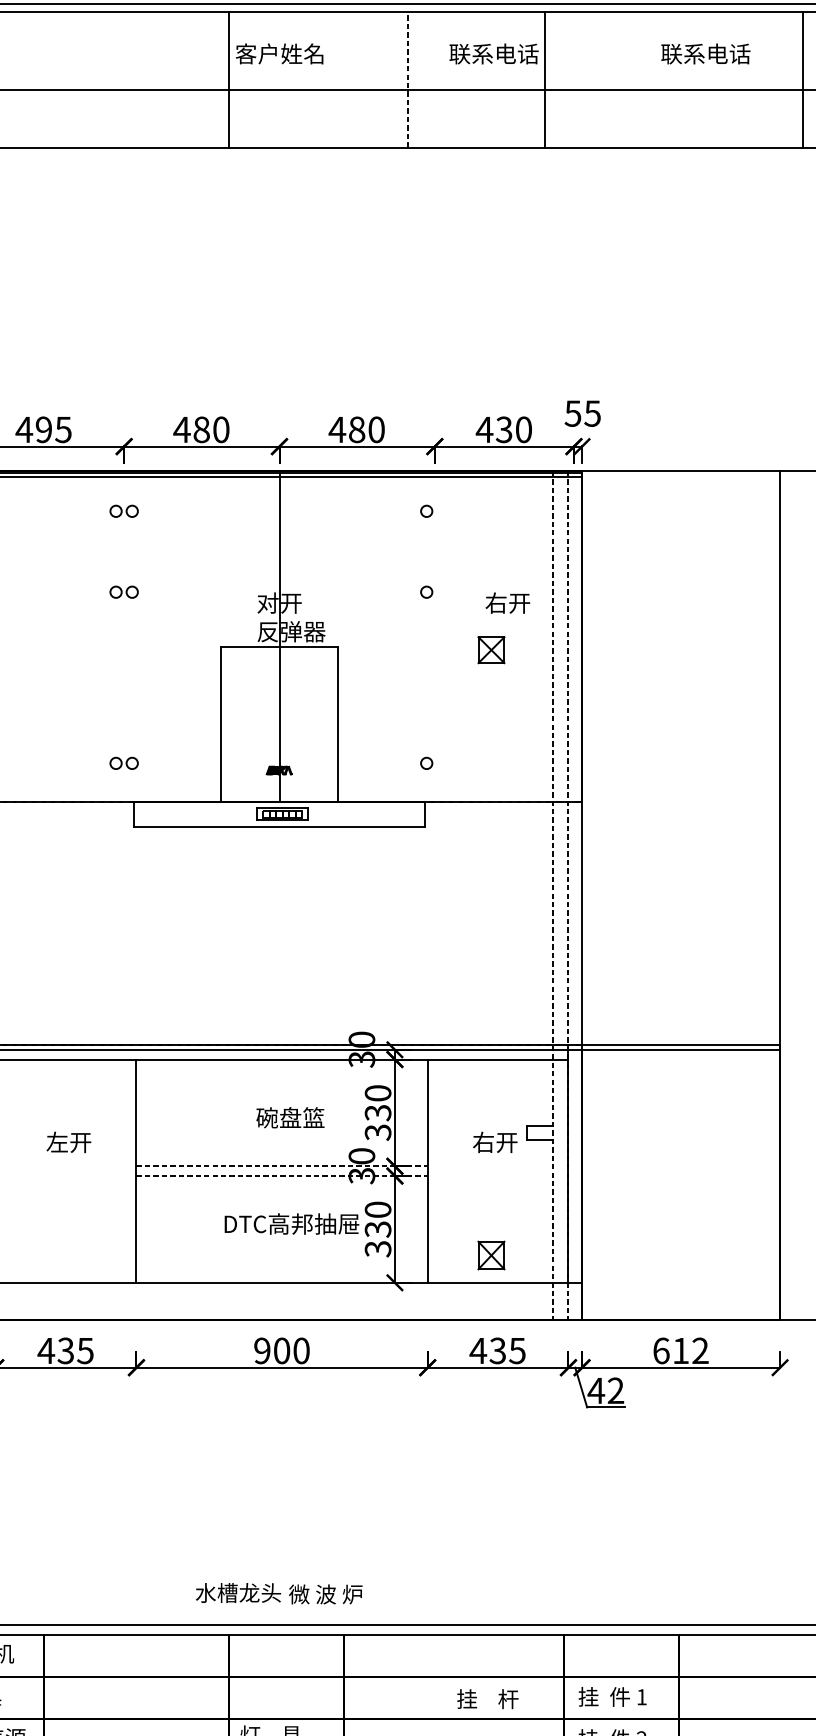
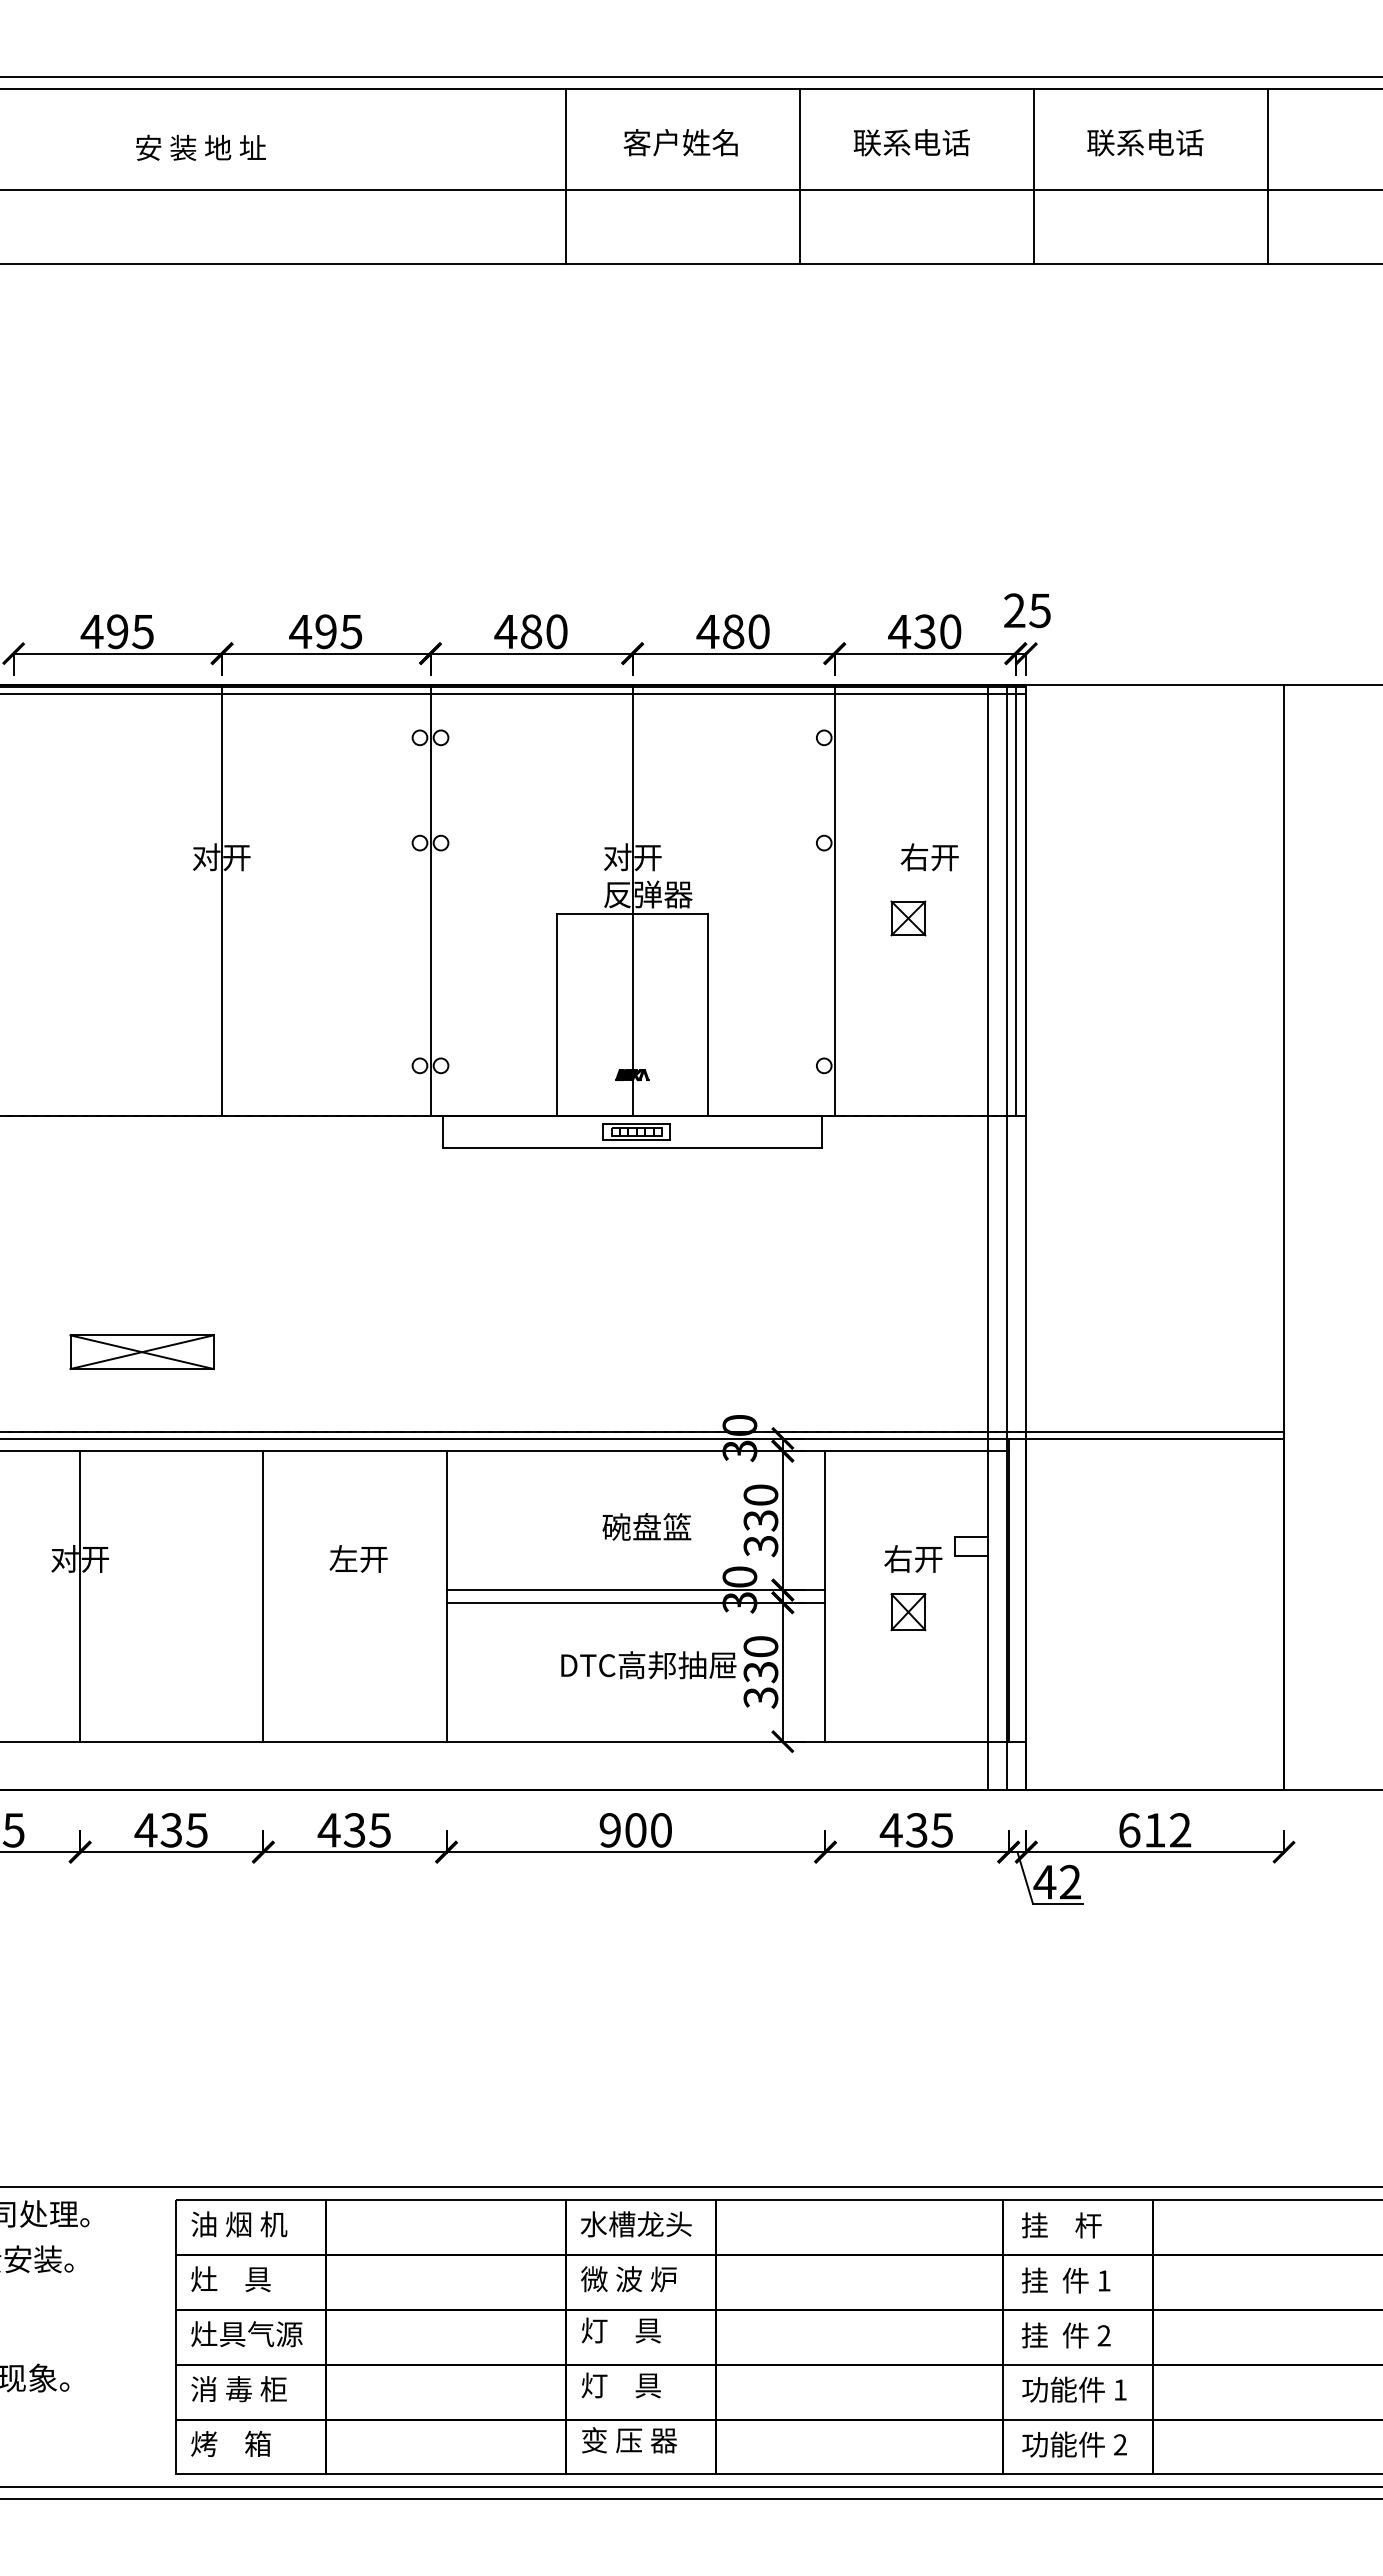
text: (279, 53) -> (680, 142), moved
text: (705, 53) -> (1145, 142), moved
line: (408, 79) -> (800, 176), dashed -> solid
line: (545, 79) -> (1034, 176), moved
line: (802, 79) -> (1268, 176), moved
text: (572, 413) -> (1014, 610), 55 -> 25
line: (124, 637) -> (430, 901), added
line: (434, 637) -> (834, 901), added
line: (573, 637) -> (1015, 901), added
line: (552, 896) -> (988, 1238), dashed -> solid
line: (567, 896) -> (1007, 1238), dashed -> solid
line: (282, 1166) -> (636, 1590), dashed -> solid
line: (282, 1175) -> (636, 1602), dashed -> solid
part: (491, 1255) -> (908, 1612), moved
text: (238, 1593) -> (636, 2224), moved
text: (325, 1594) -> (628, 2279), moved
text: (487, 1699) -> (1061, 2225), moved

